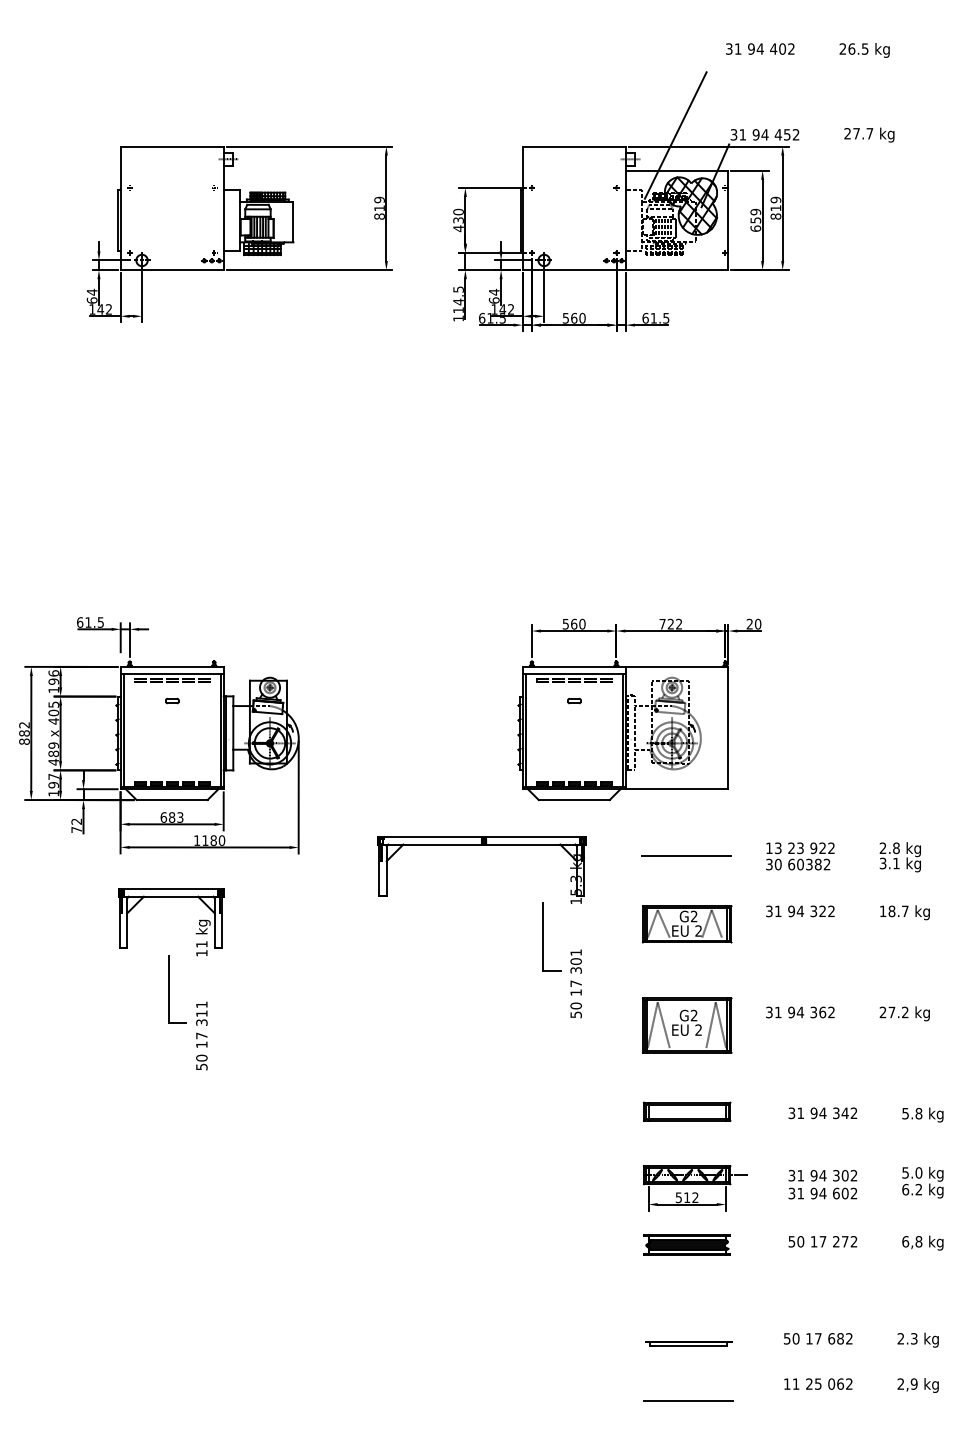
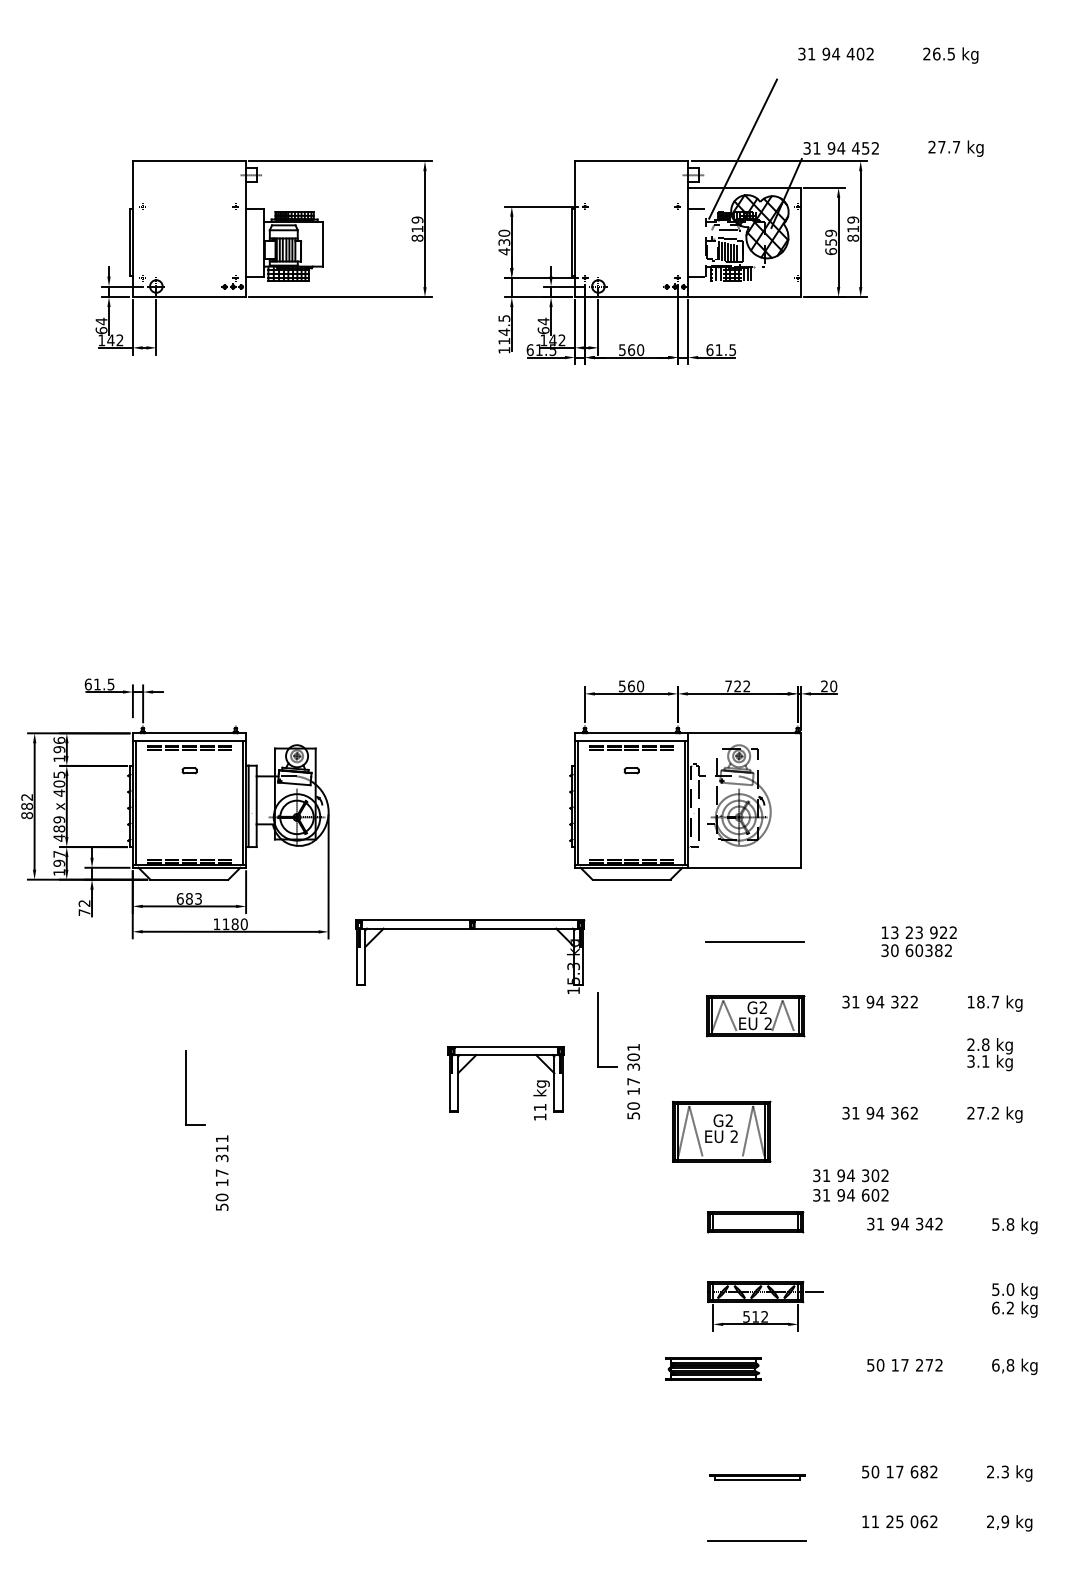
part: (482, 845) -> (470, 929), moved
text: (799, 856) -> (918, 941), moved
text: (899, 857) -> (989, 1054), moved
part: (170, 897) -> (505, 1055), moved
part: (687, 1025) -> (721, 1131), moved
text: (201, 1035) -> (221, 1172), moved
text: (822, 1184) -> (850, 1185), moved
part: (687, 1244) -> (713, 1368), moved

